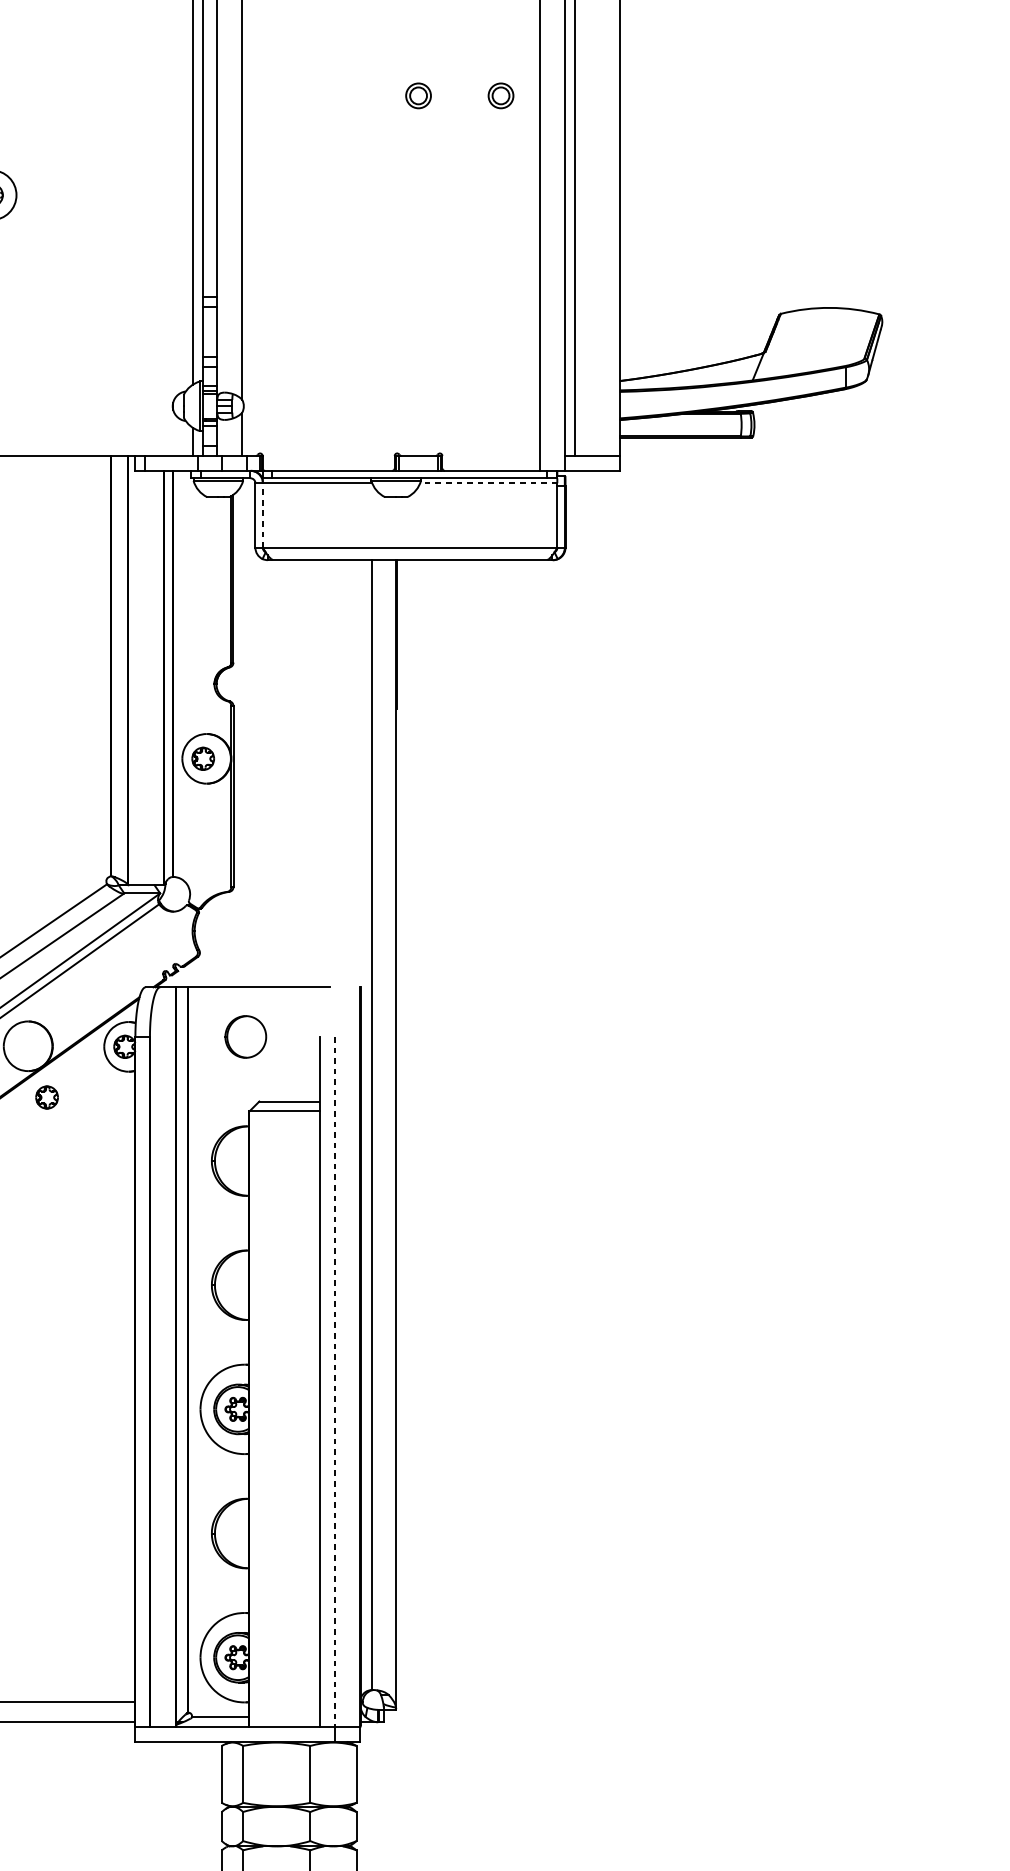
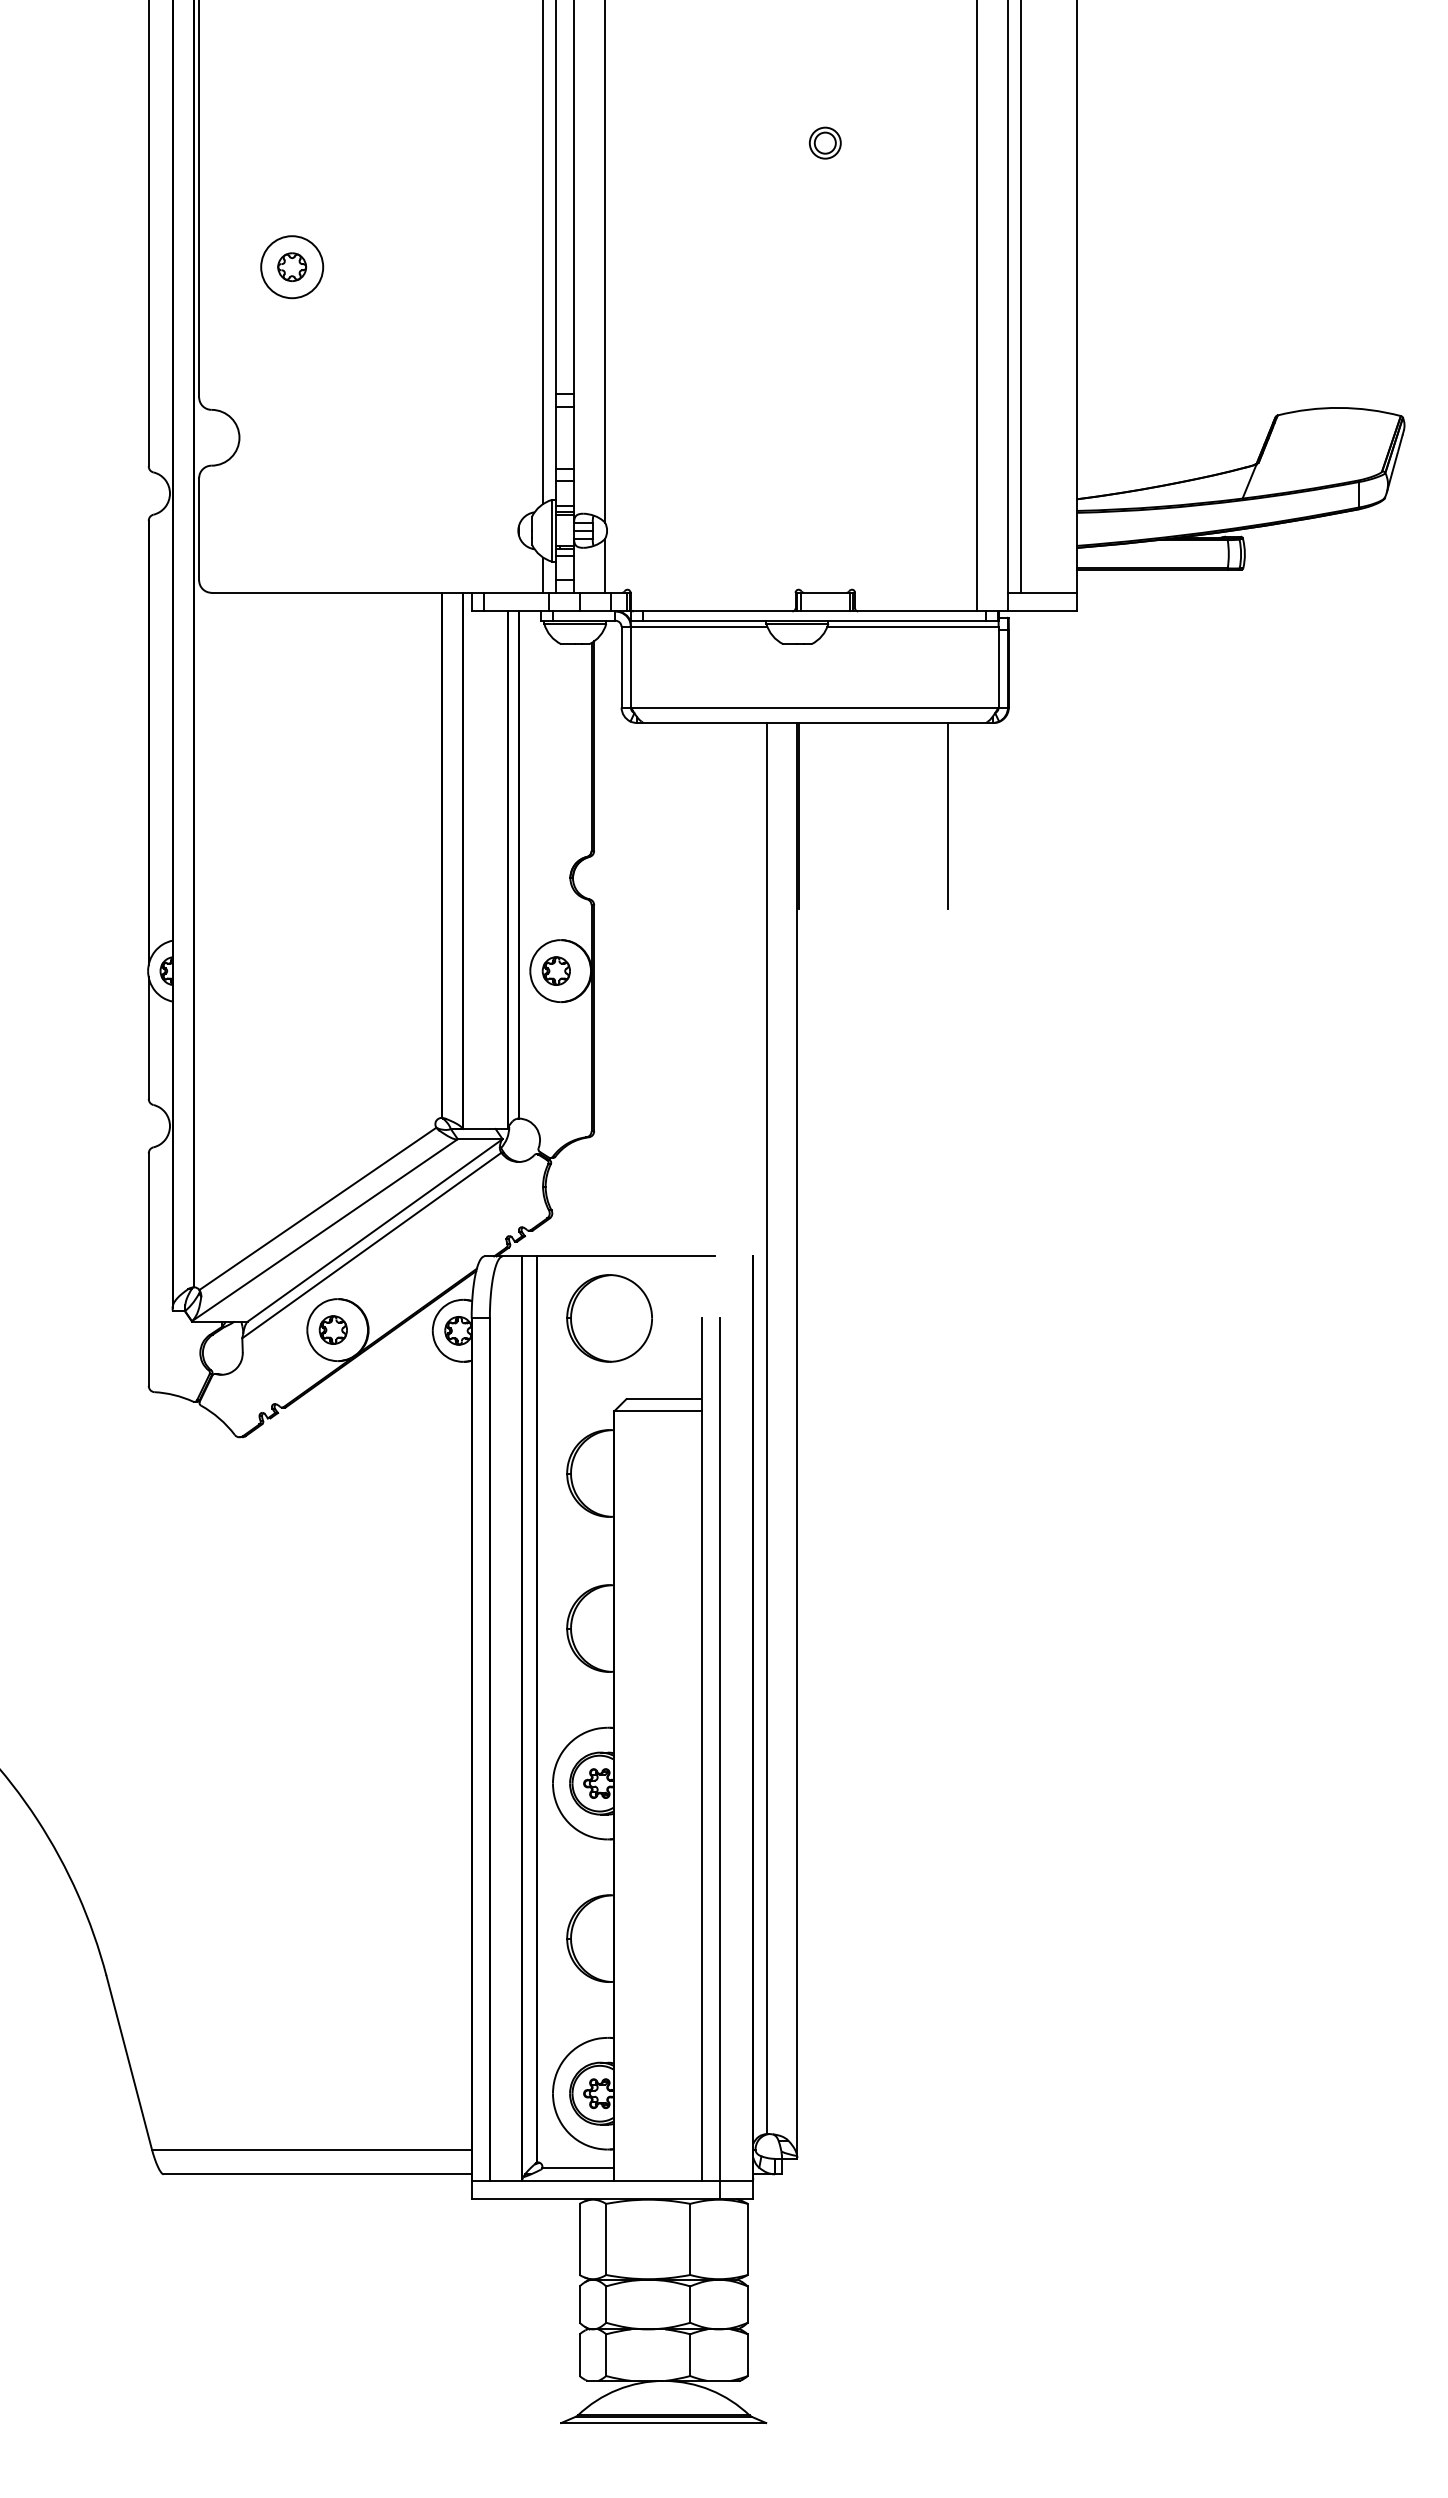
part: (501, 95) -> (928, 142), removed
line: (488, 482) -> (912, 626), dashed -> solid
line: (262, 514) -> (630, 666), dashed -> solid
line: (516, 634) -> (947, 815), added
part: (245, 1036) -> (609, 1318), size x1.67
part: (46, 1097) -> (332, 1329), moved
line: (334, 1382) -> (720, 1750), dashed -> solid

